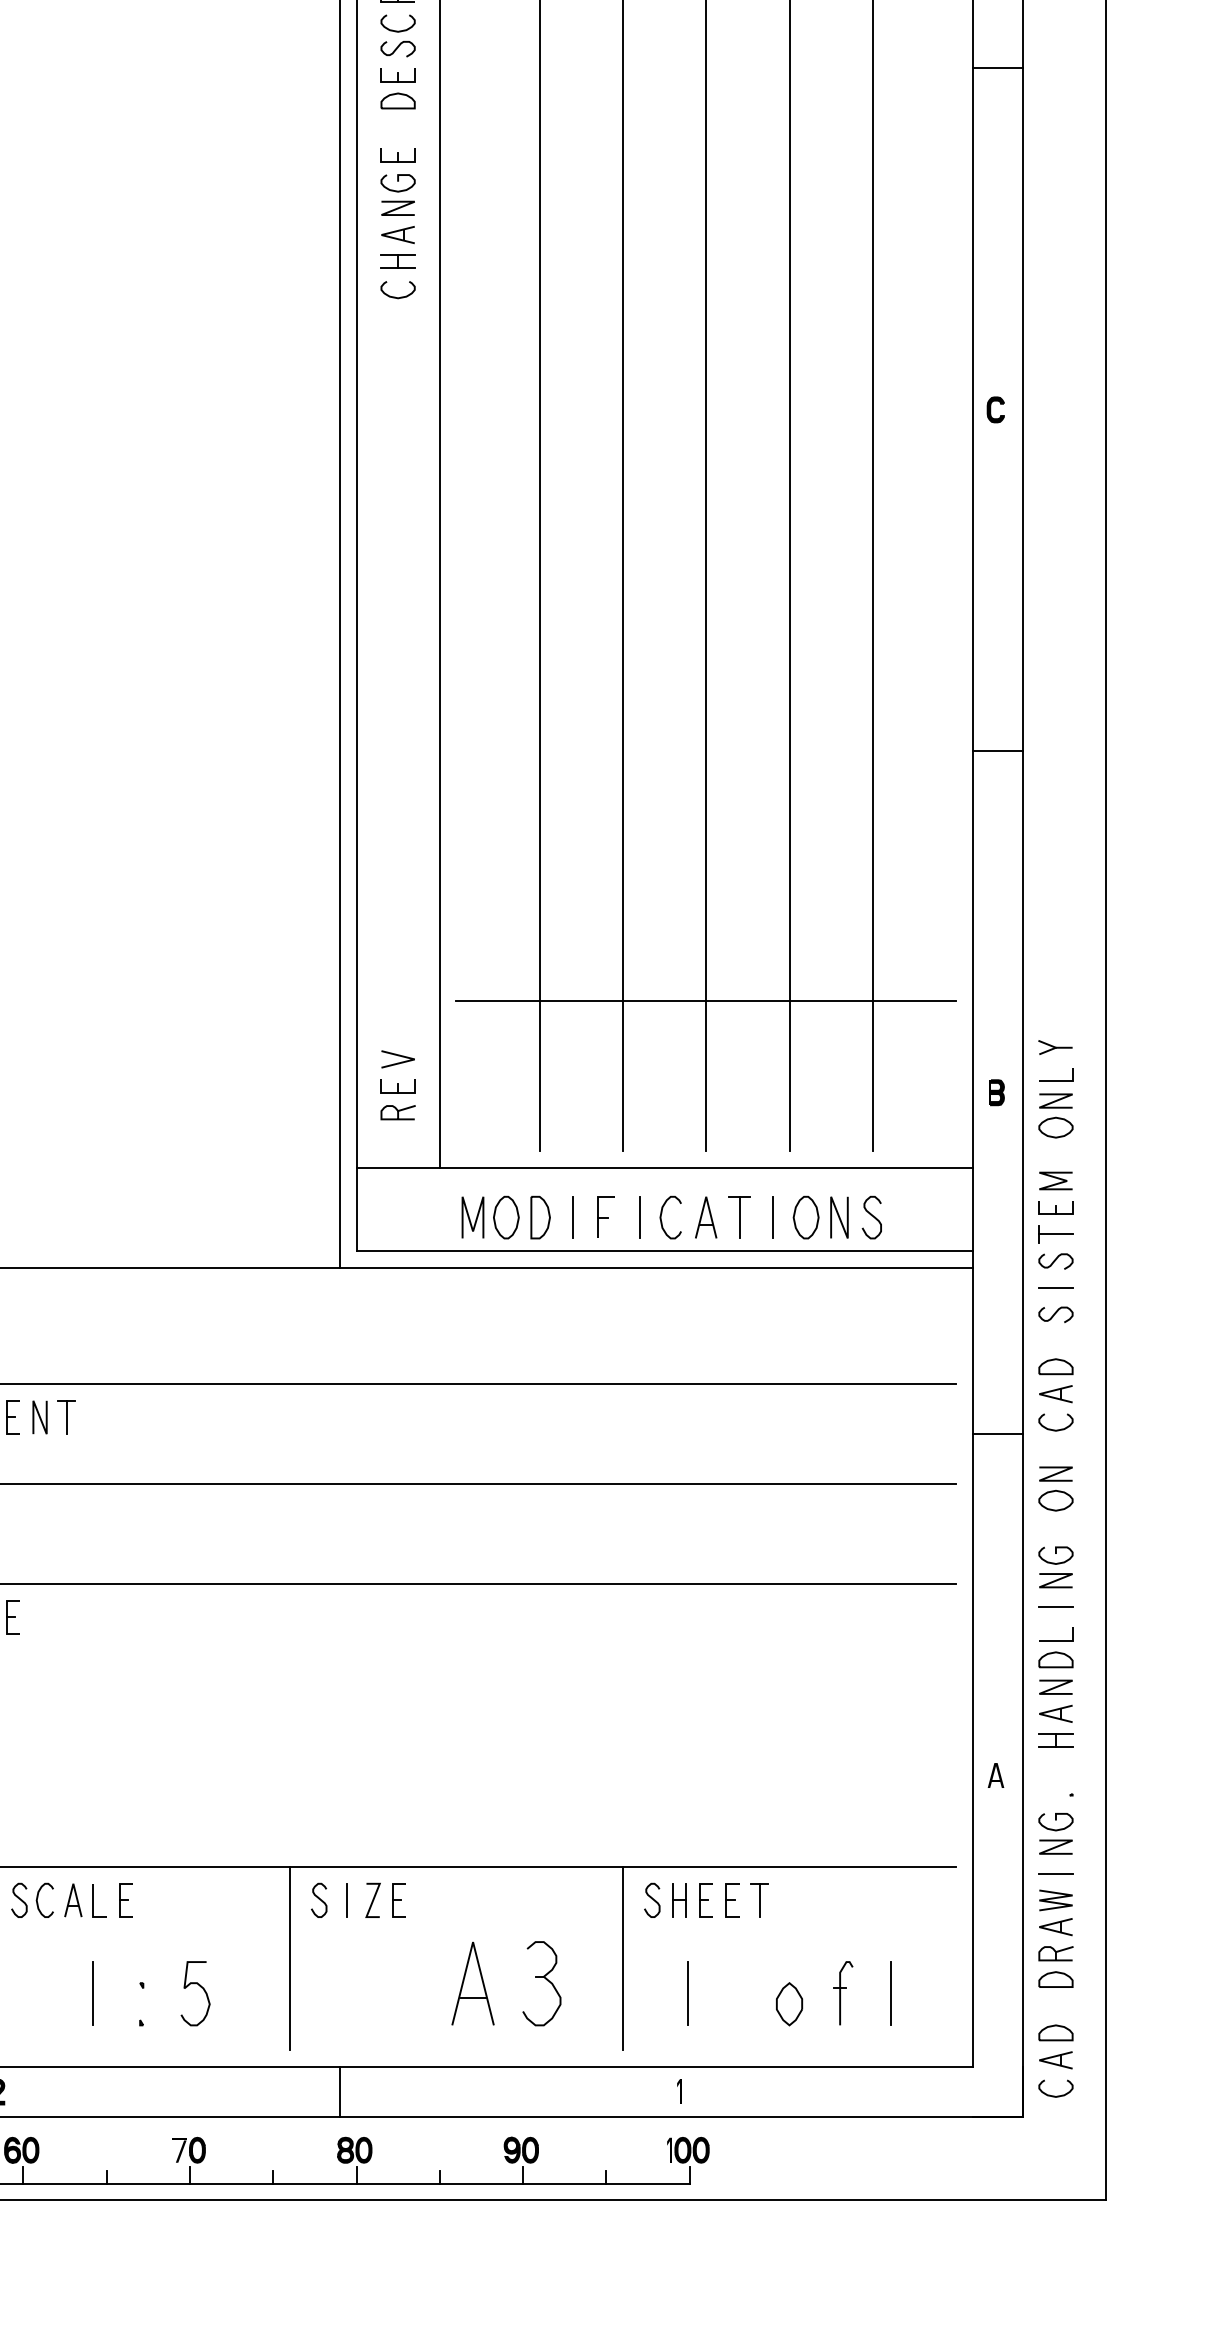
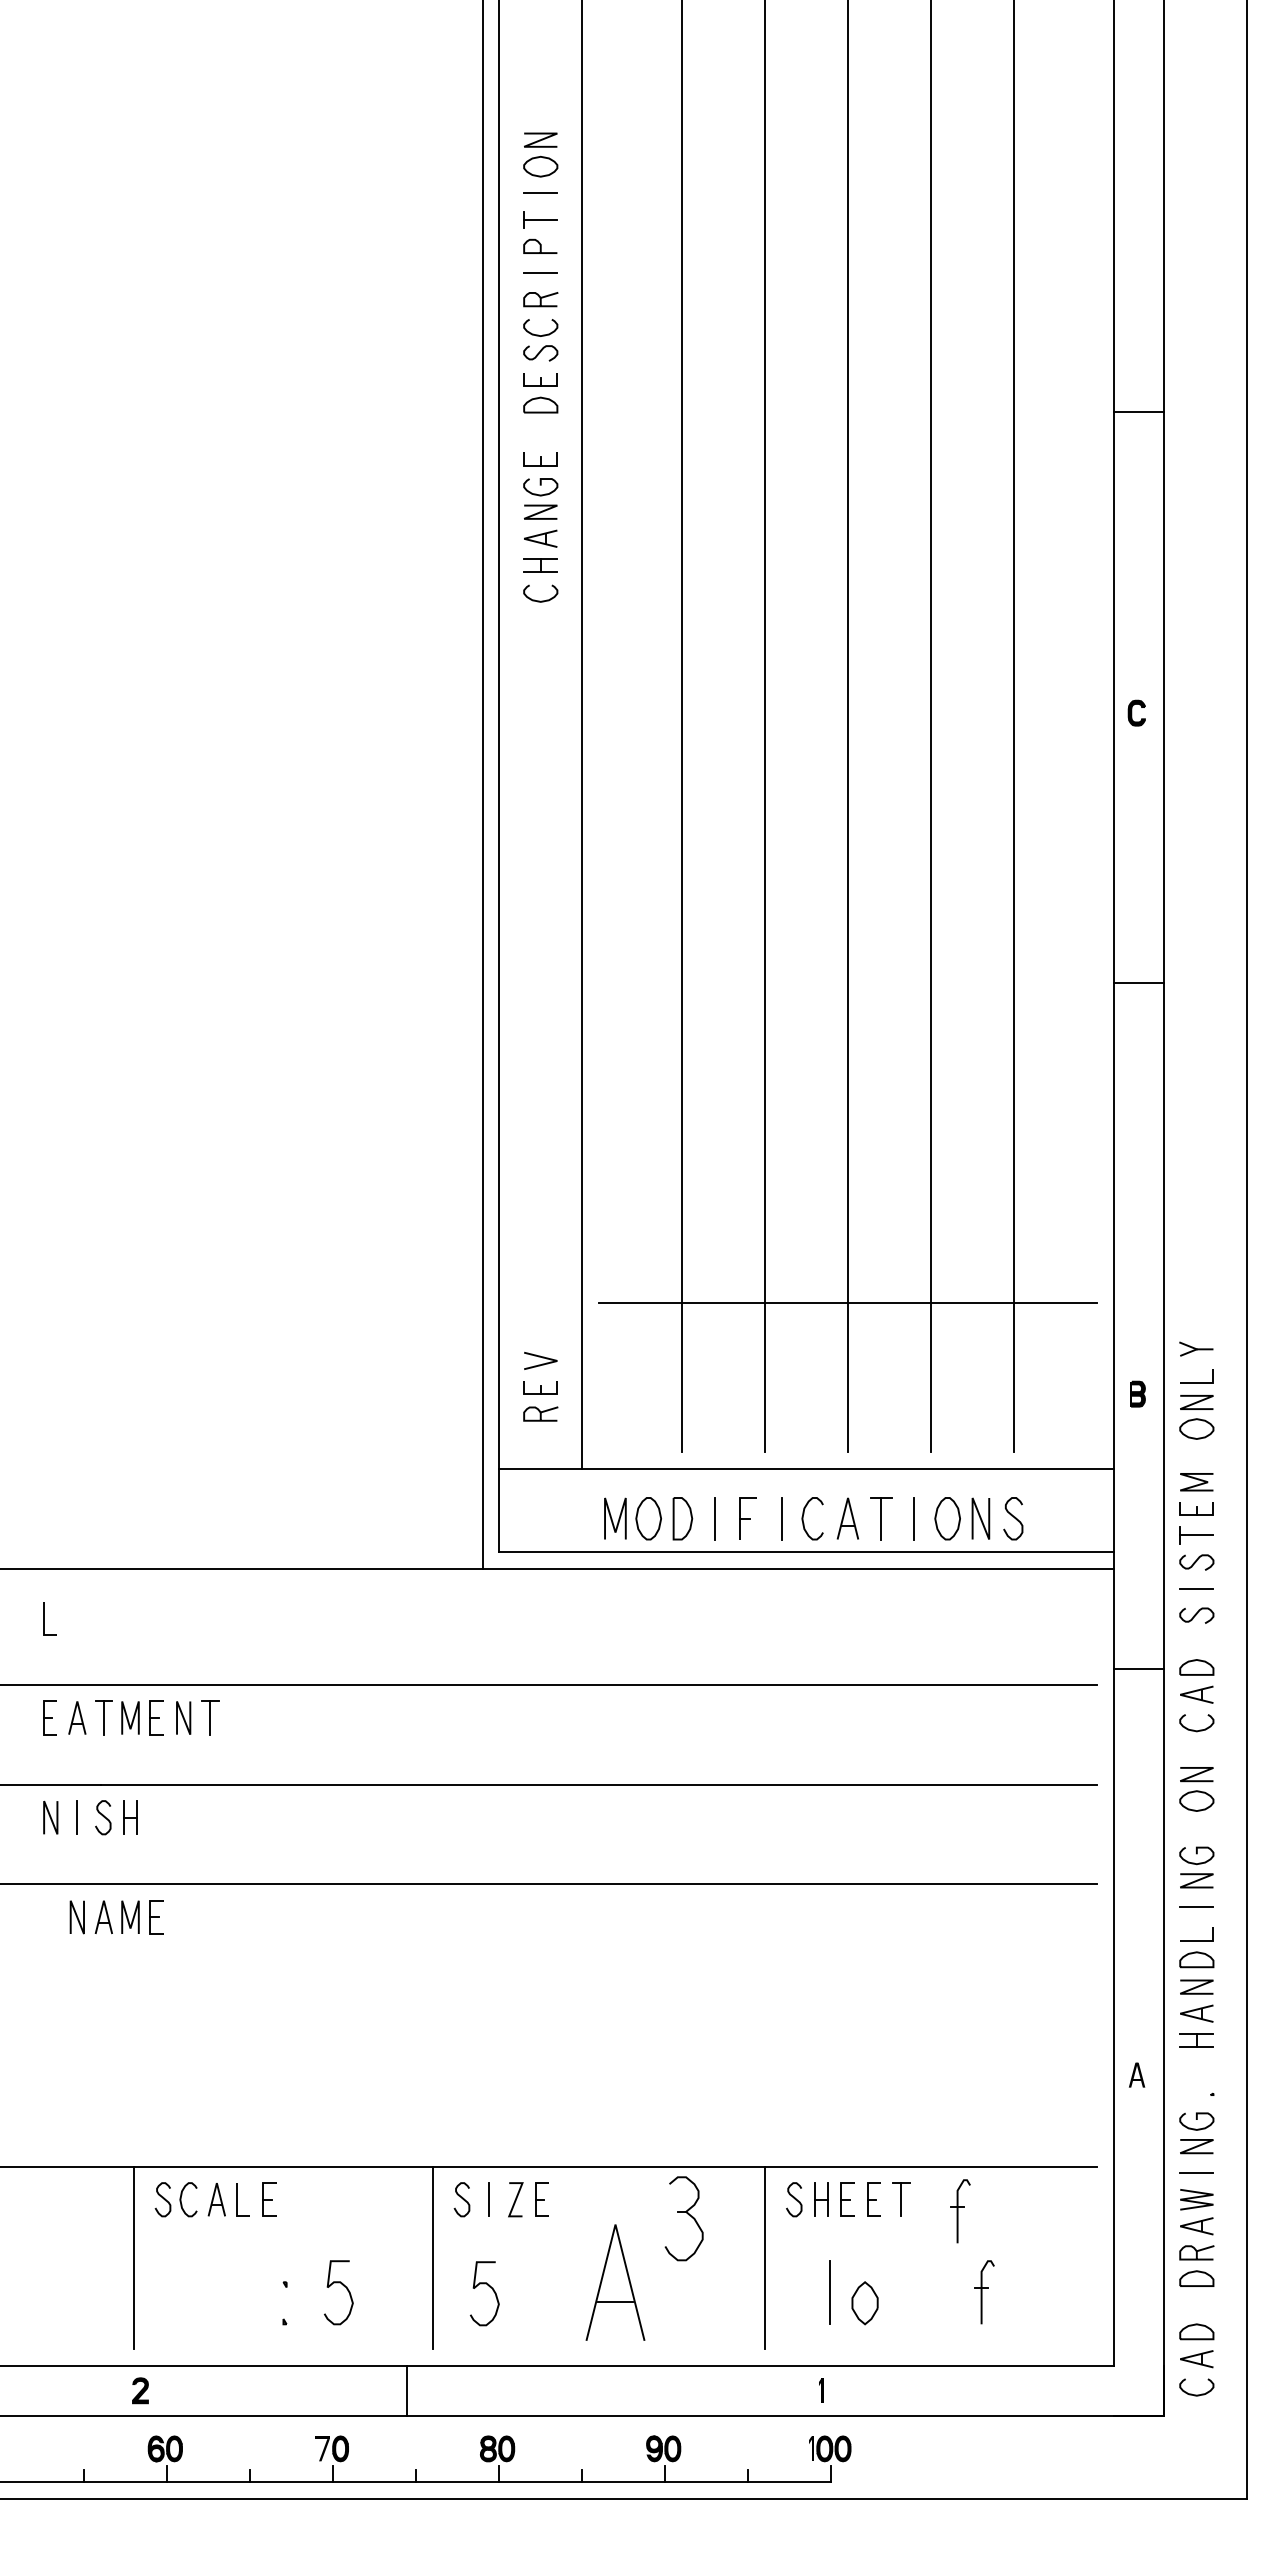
line: (997, 68) -> (1138, 411), moved
line: (997, 751) -> (1138, 982), moved
line: (997, 1433) -> (1138, 1668), moved
part: (819, 1912) -> (960, 2211), added
part: (473, 1983) -> (615, 2282), size x1.4
part: (541, 1983) -> (683, 2218), moved
curve: (346, 1988) -> (489, 2287), added
line: (93, 1993) -> (236, 2292), removed
line: (891, 1993) -> (1032, 2292), removed
part: (788, 2004) -> (864, 2303), moved
line: (339, 2091) -> (406, 2390), moved

